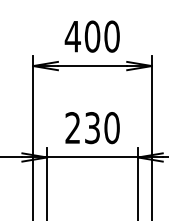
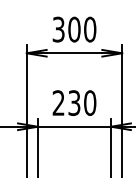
text: (72, 36) -> (58, 29), 400 -> 300

